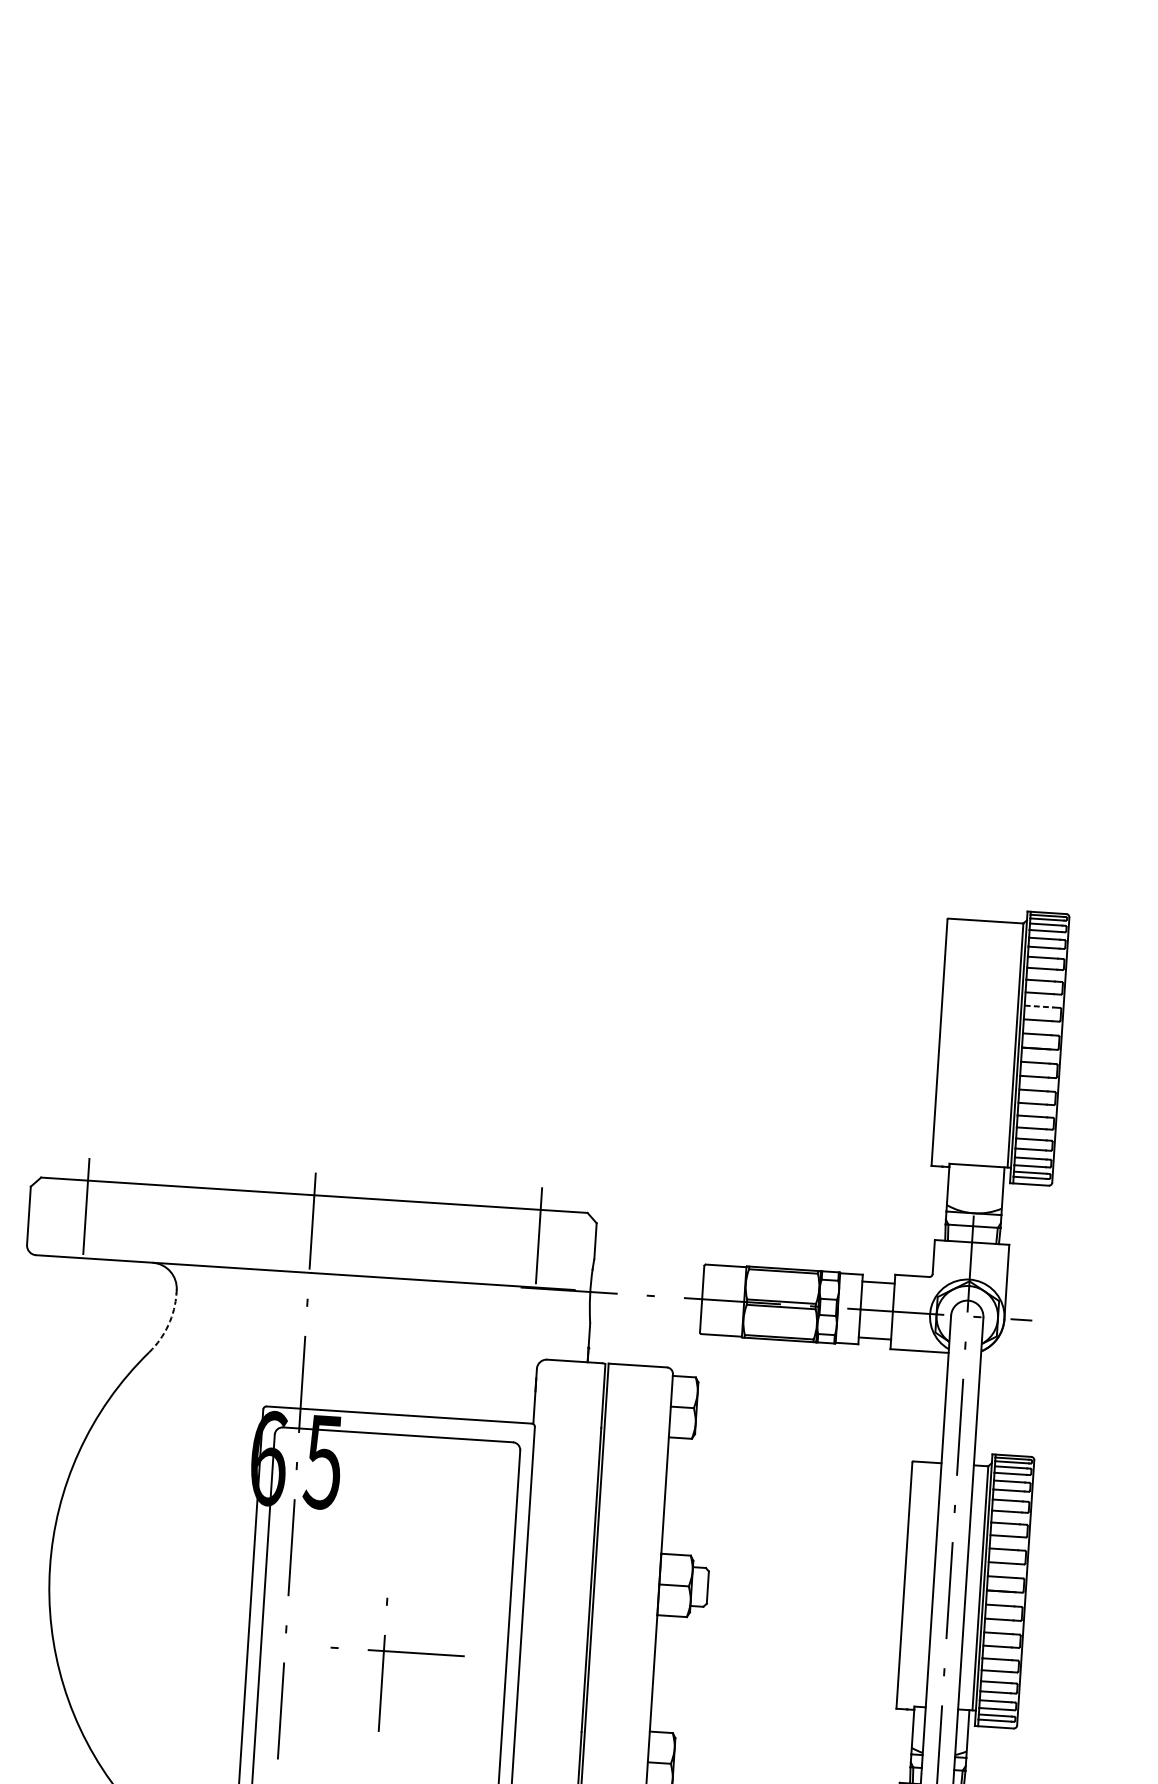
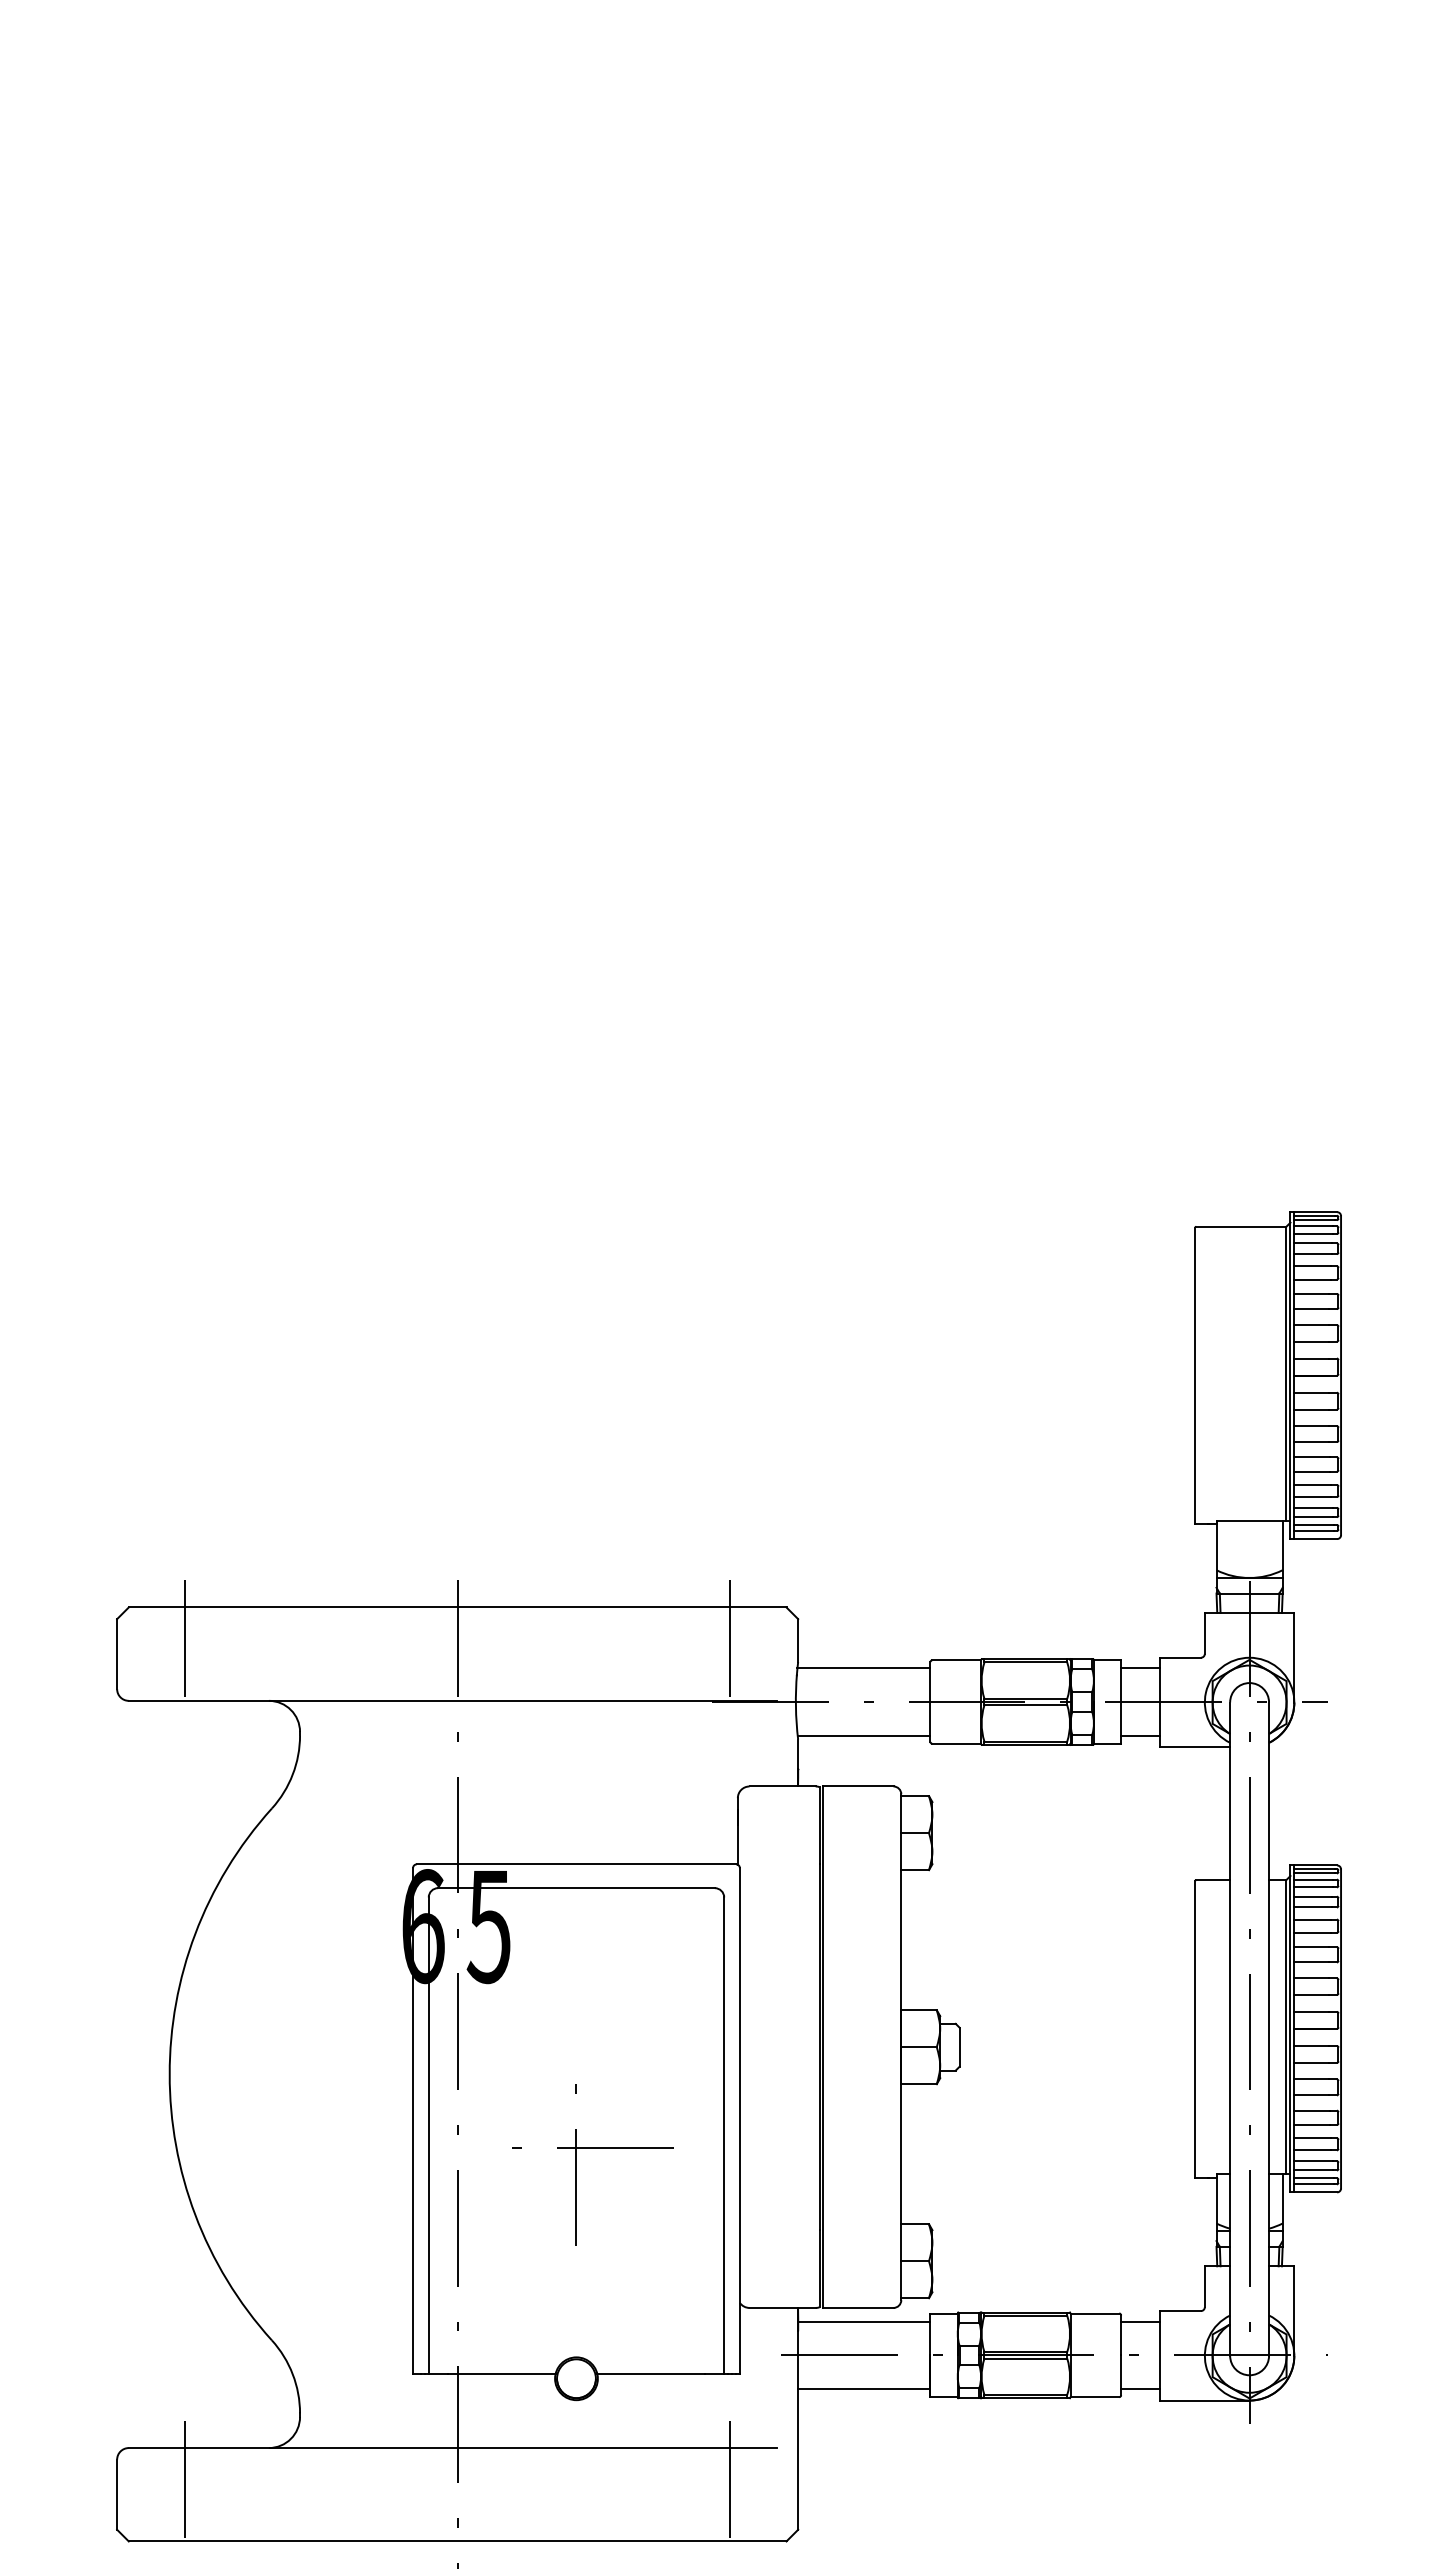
line: (1038, 1006) -> (1311, 1325), dashed -> solid
line: (648, 1267) -> (863, 1668), added
line: (644, 1323) -> (863, 1735), added
arc: (168, 1325) -> (292, 1774), dashed -> solid

